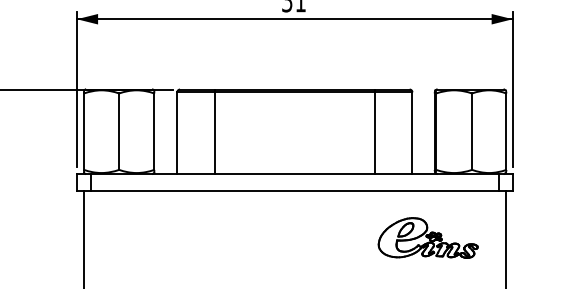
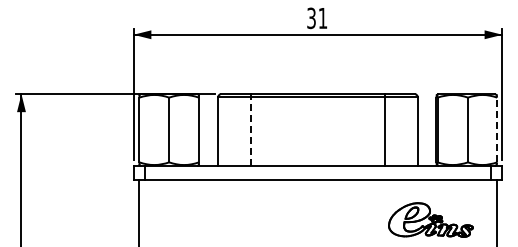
line: (506, 131) -> (497, 129), solid -> dashed
line: (215, 133) -> (250, 131), solid -> dashed

